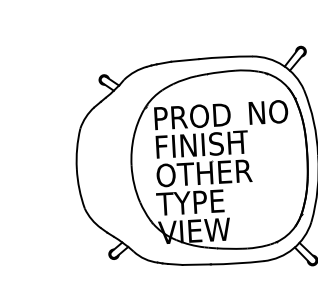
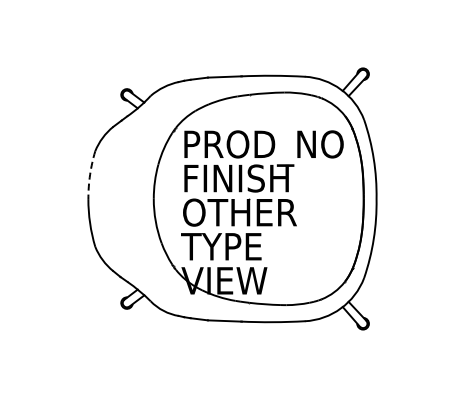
arc: (77, 148) -> (90, 174), solid -> dashed

